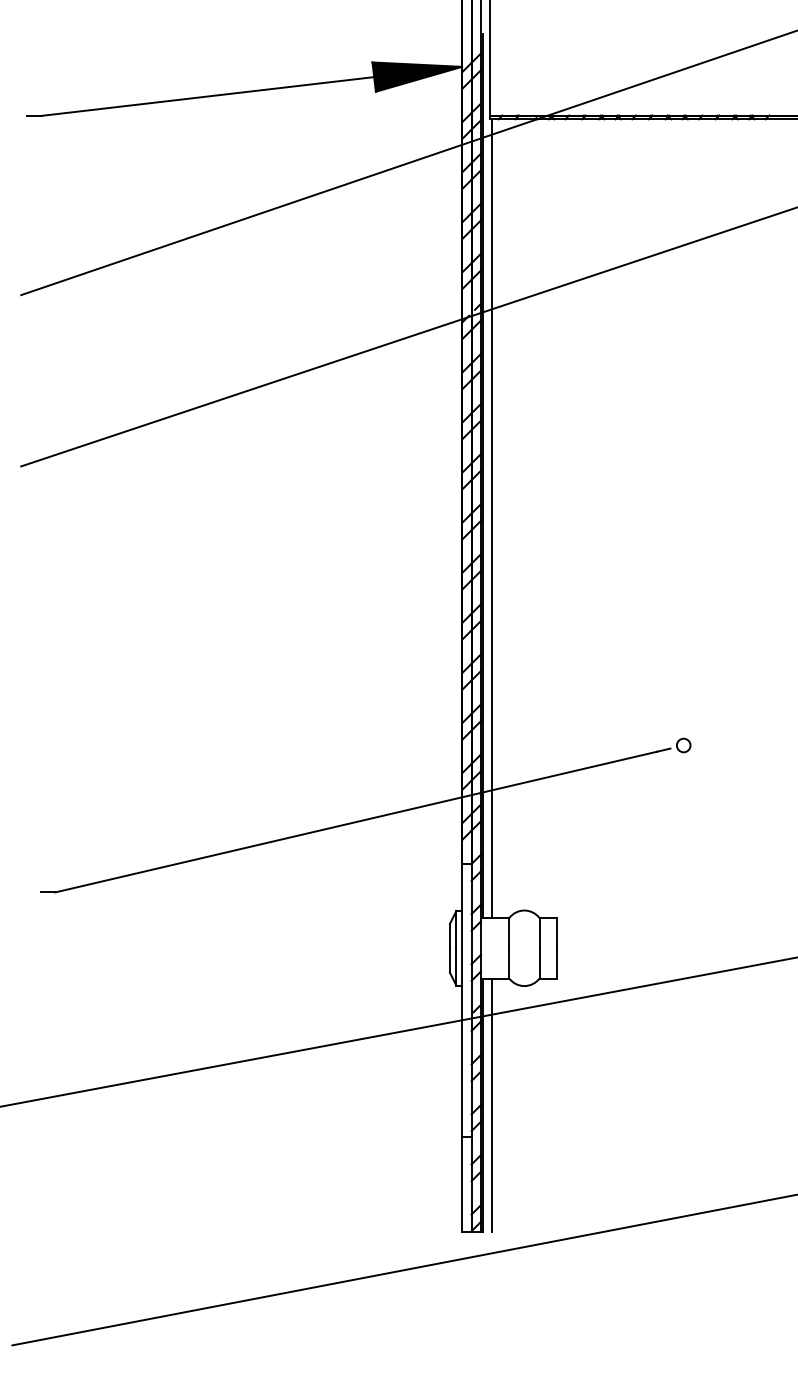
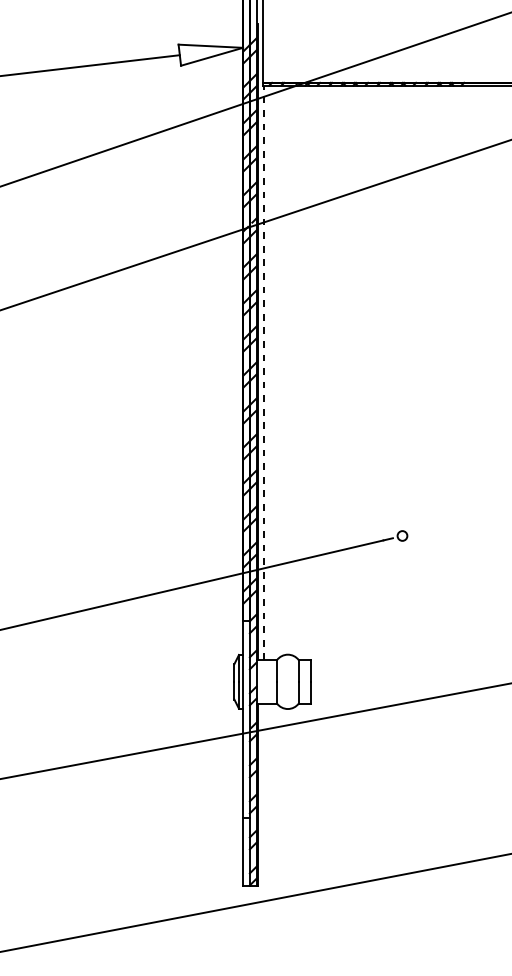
fill: (417, 76) -> (211, 54), removed
line: (491, 518) -> (264, 372), solid -> dashed
line: (491, 1104) -> (264, 794), removed

